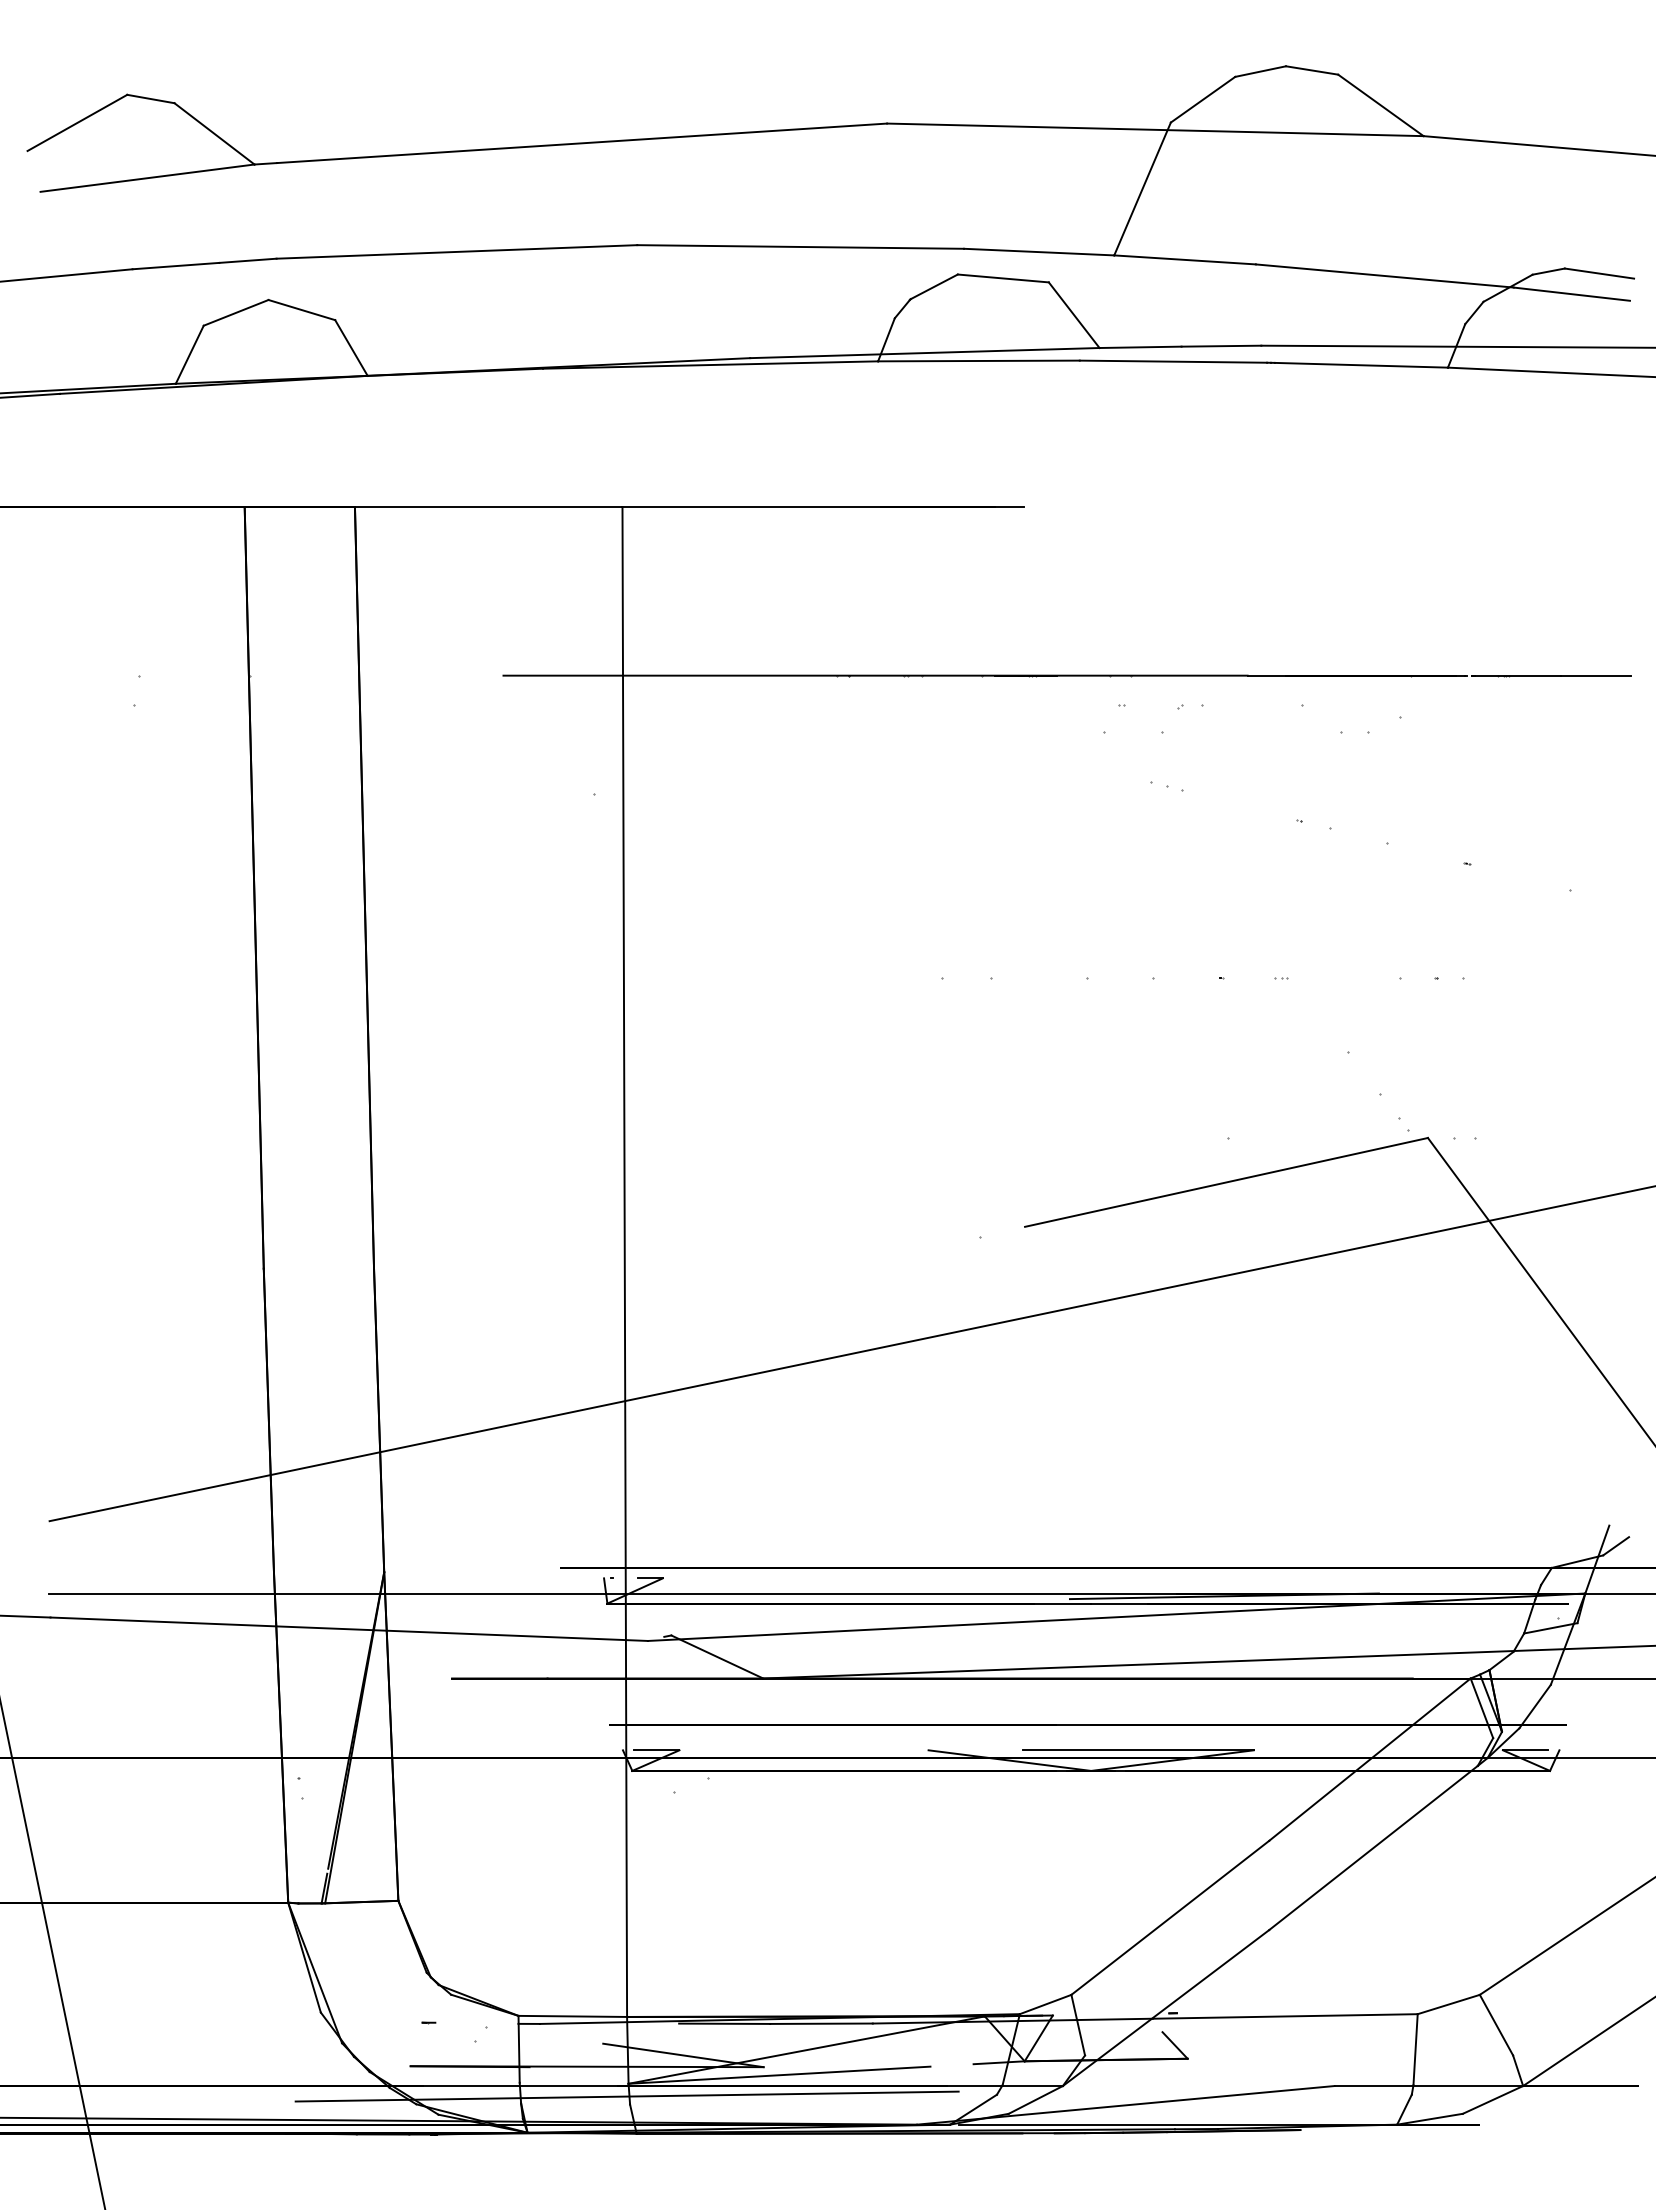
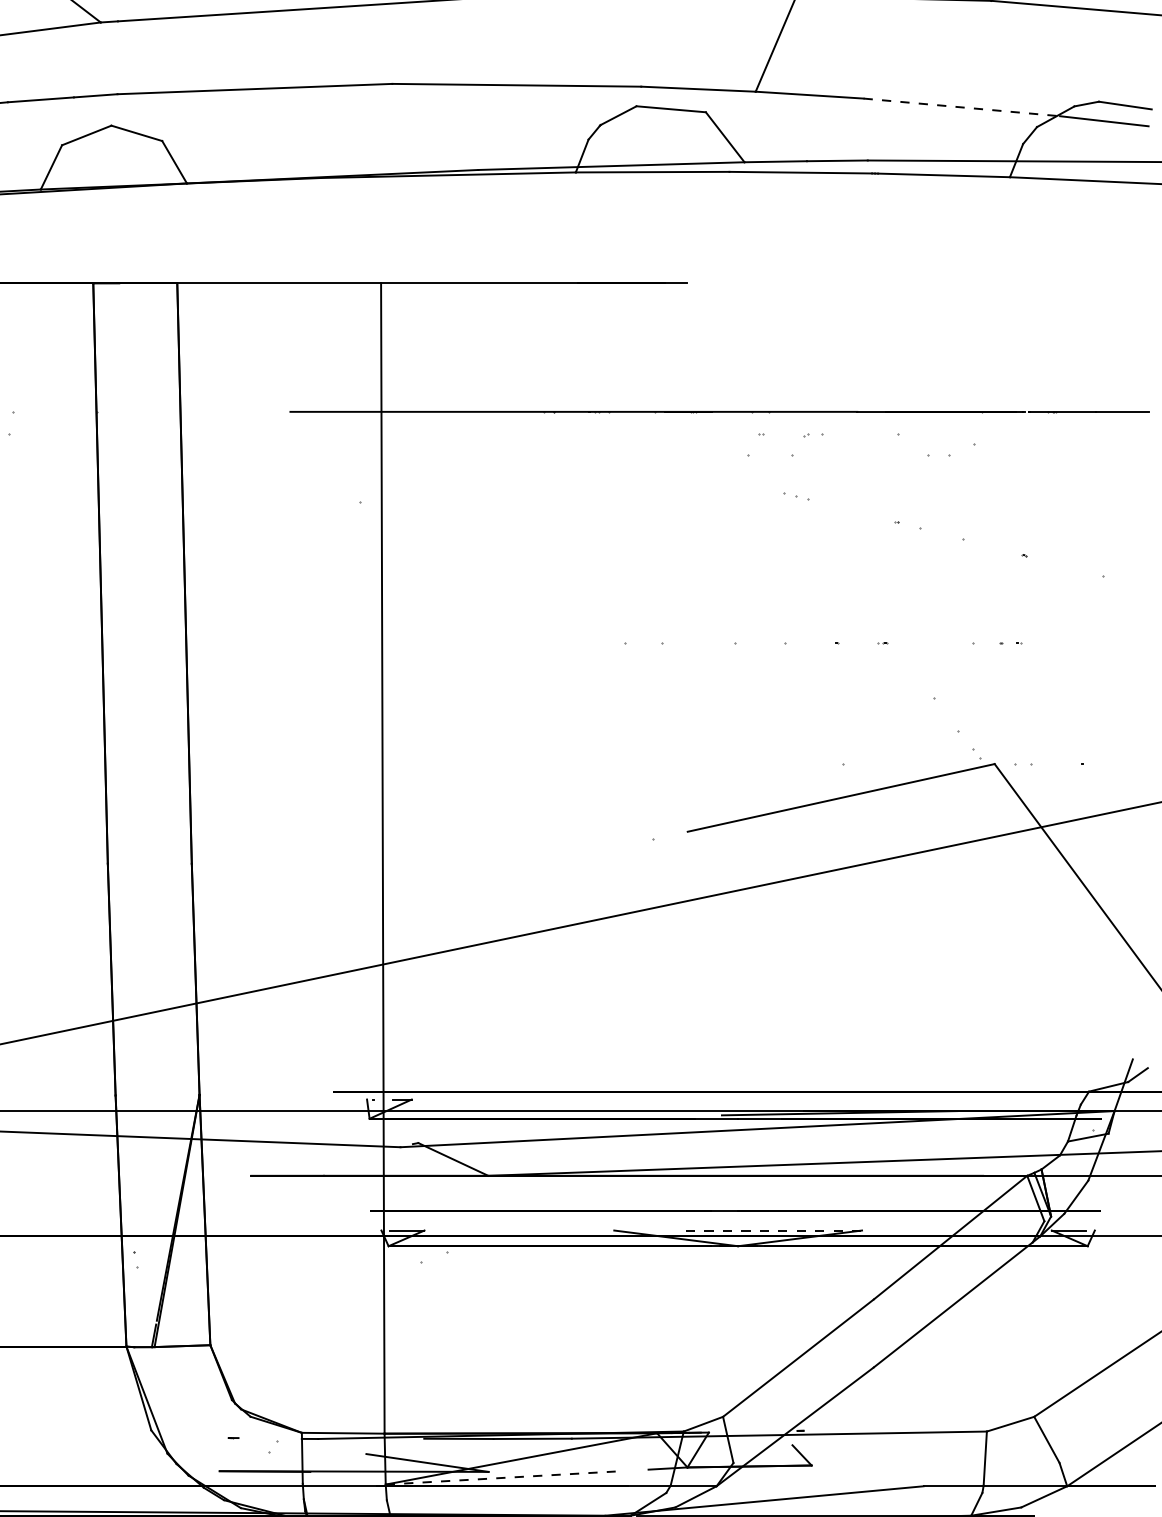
line: (1385, 276) -> (962, 107), solid -> dashed
line: (1138, 1750) -> (774, 1230), solid -> dashed
line: (780, 2075) -> (501, 1478), solid -> dashed
line: (626, 2096) -> (384, 1494), removed

